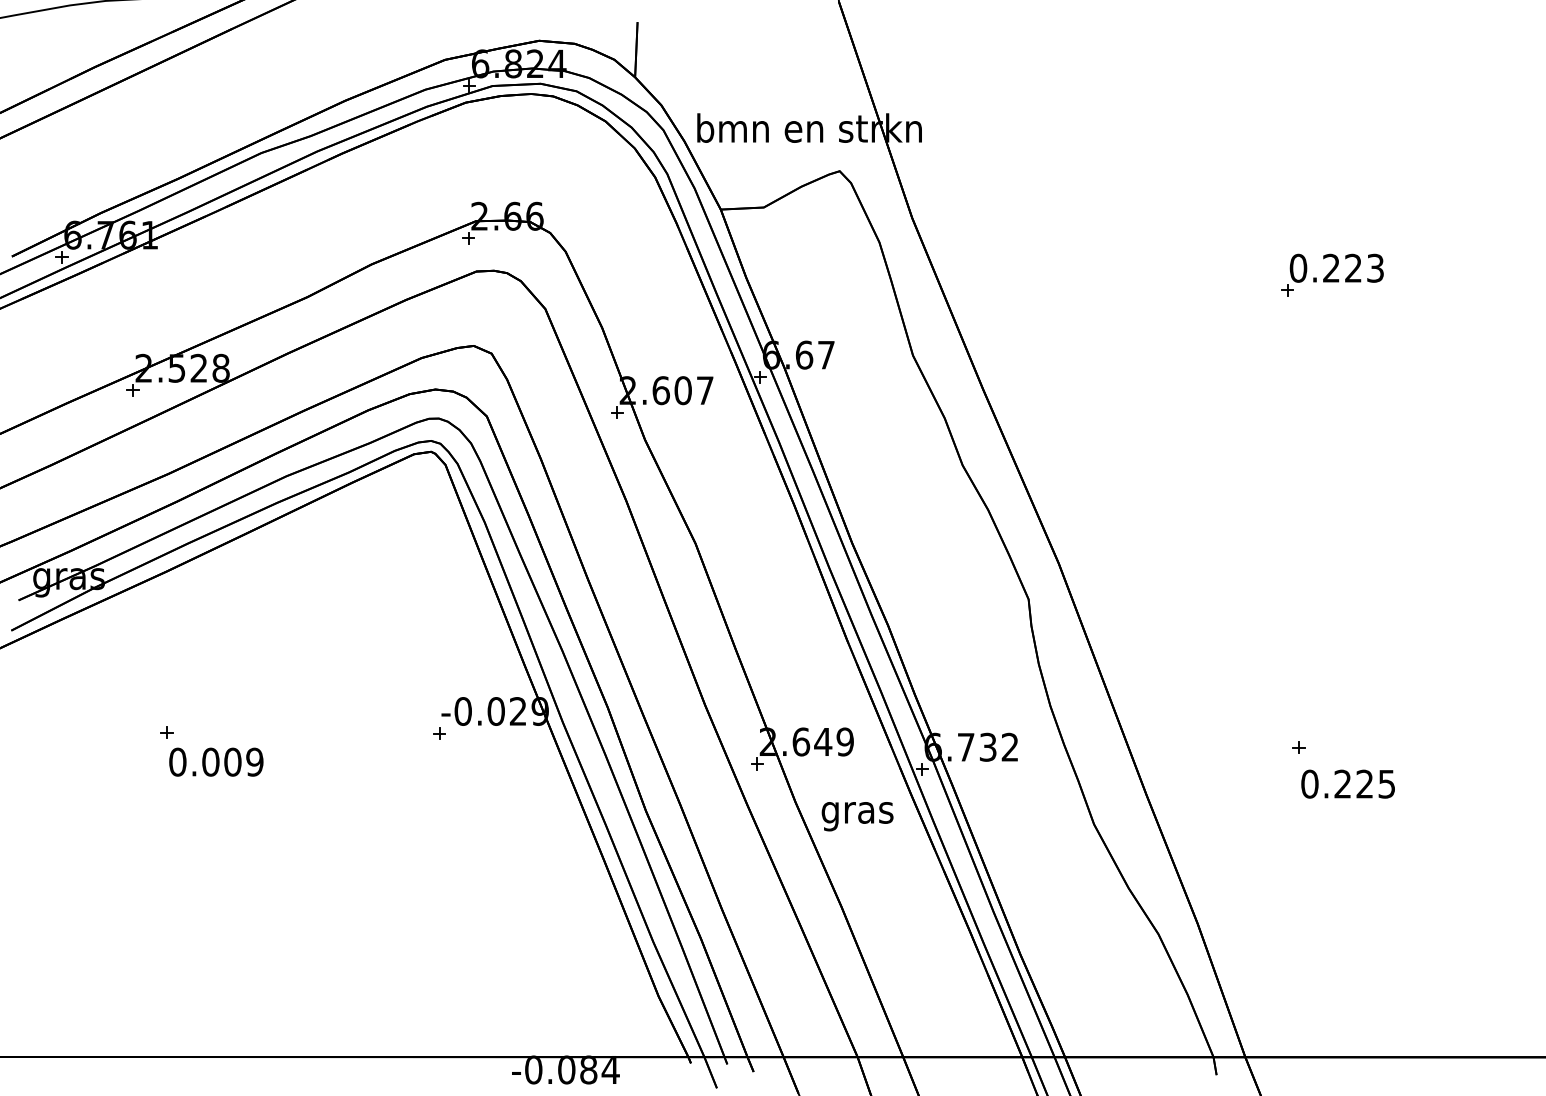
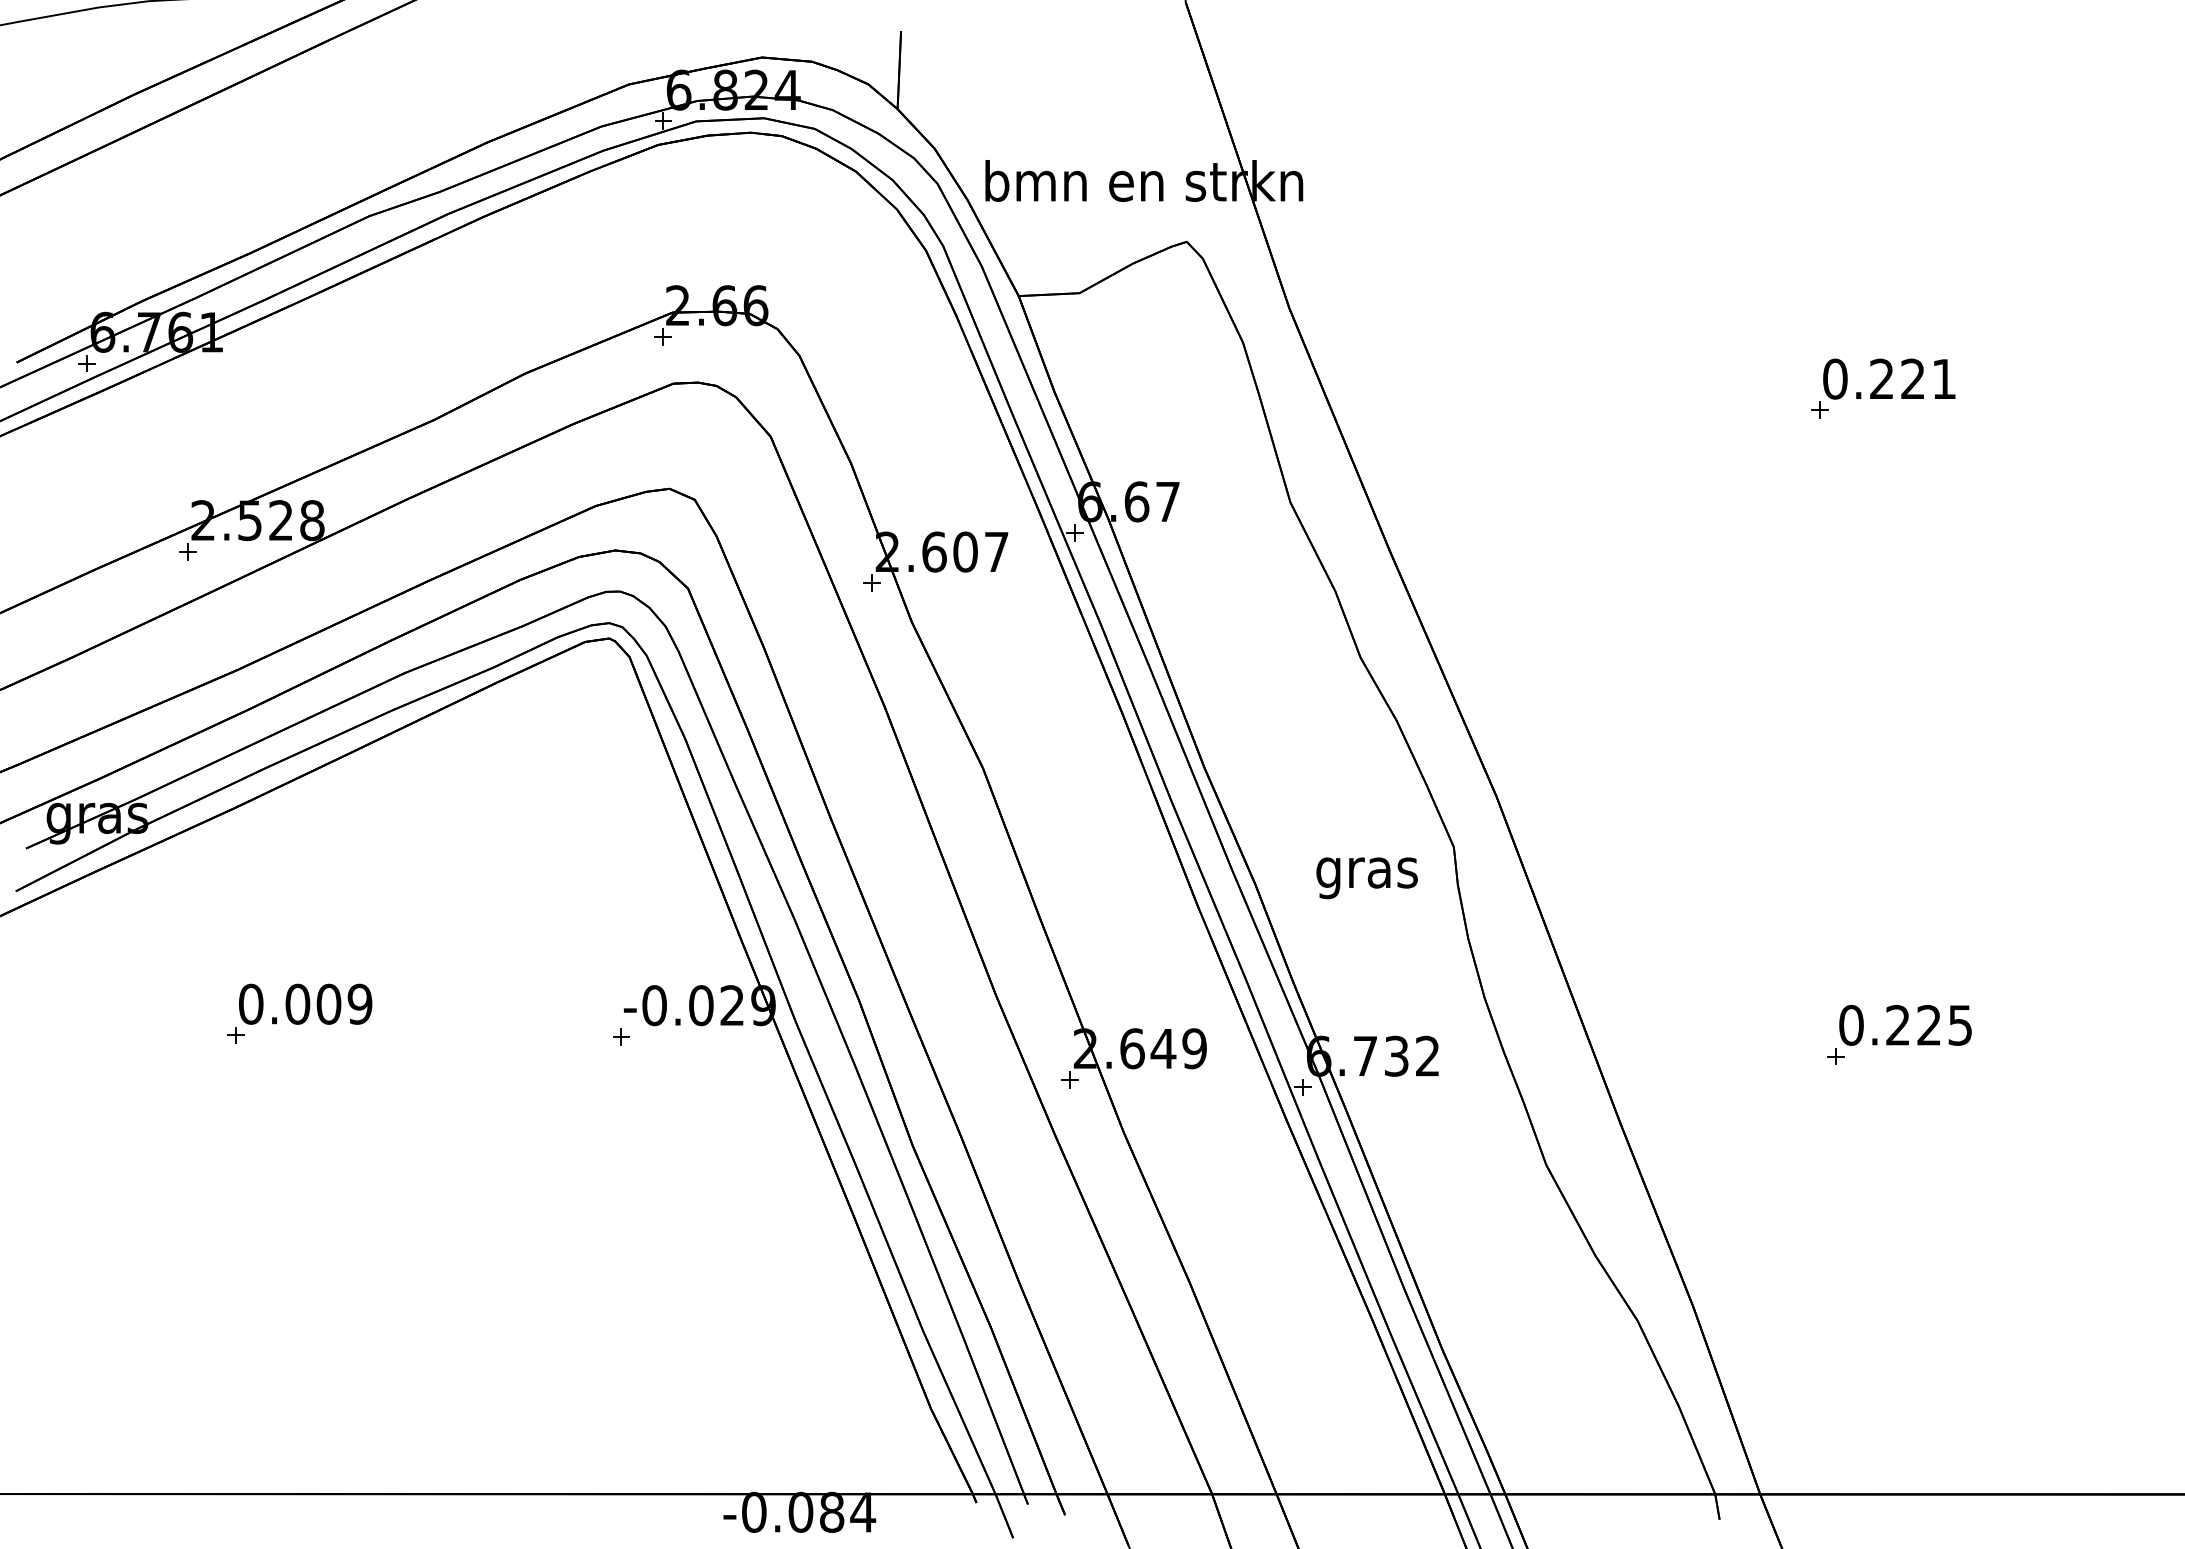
text: (1374, 267) -> (1943, 378), 0.223 -> 0.221
text: (216, 761) -> (305, 1003), moved
text: (1348, 783) -> (1905, 1024), moved
text: (857, 816) -> (1366, 878), moved

